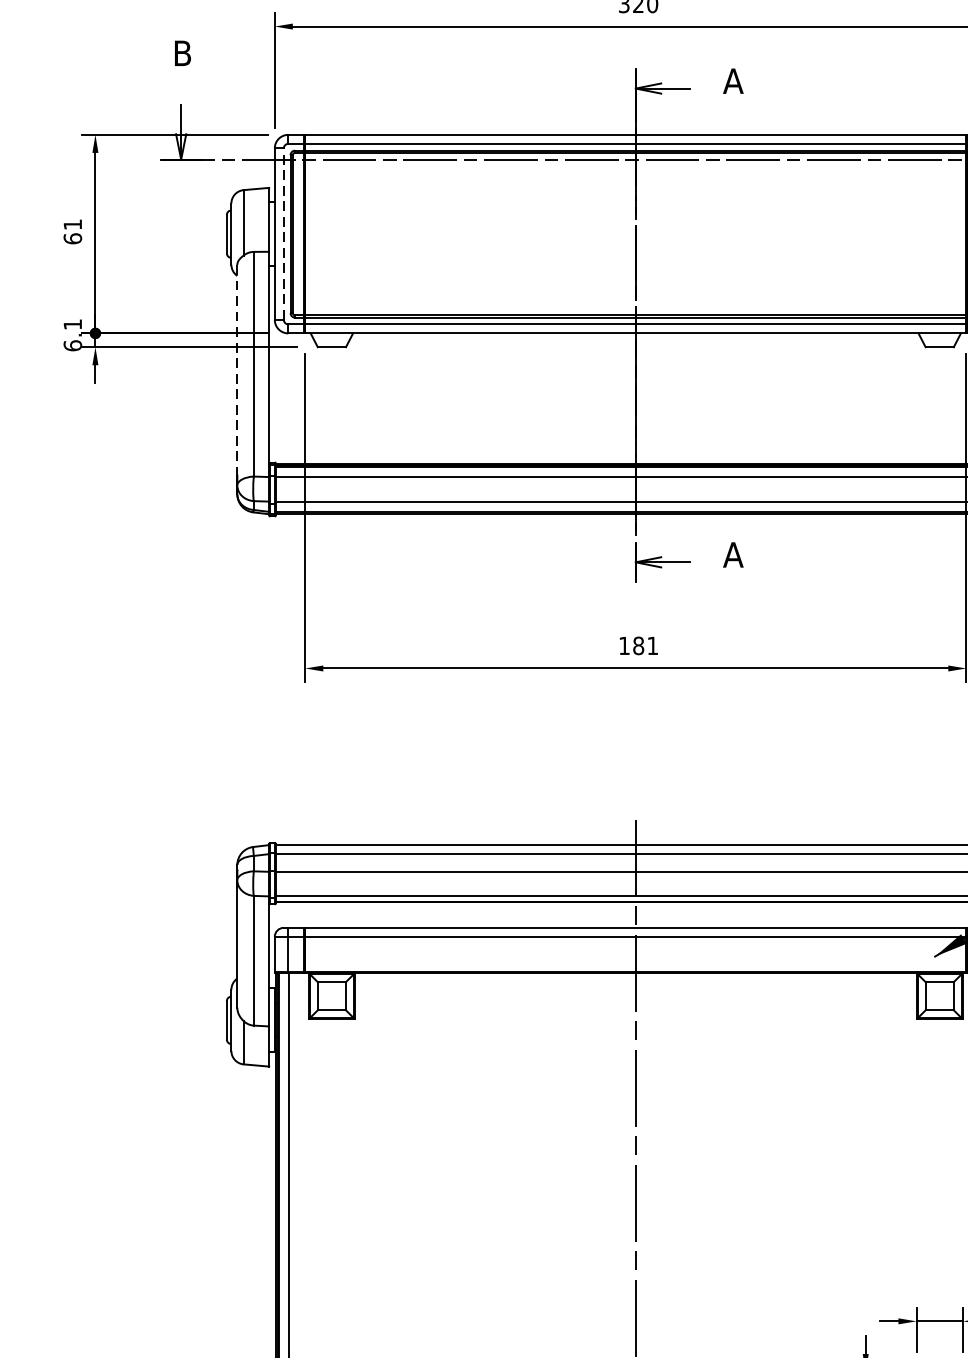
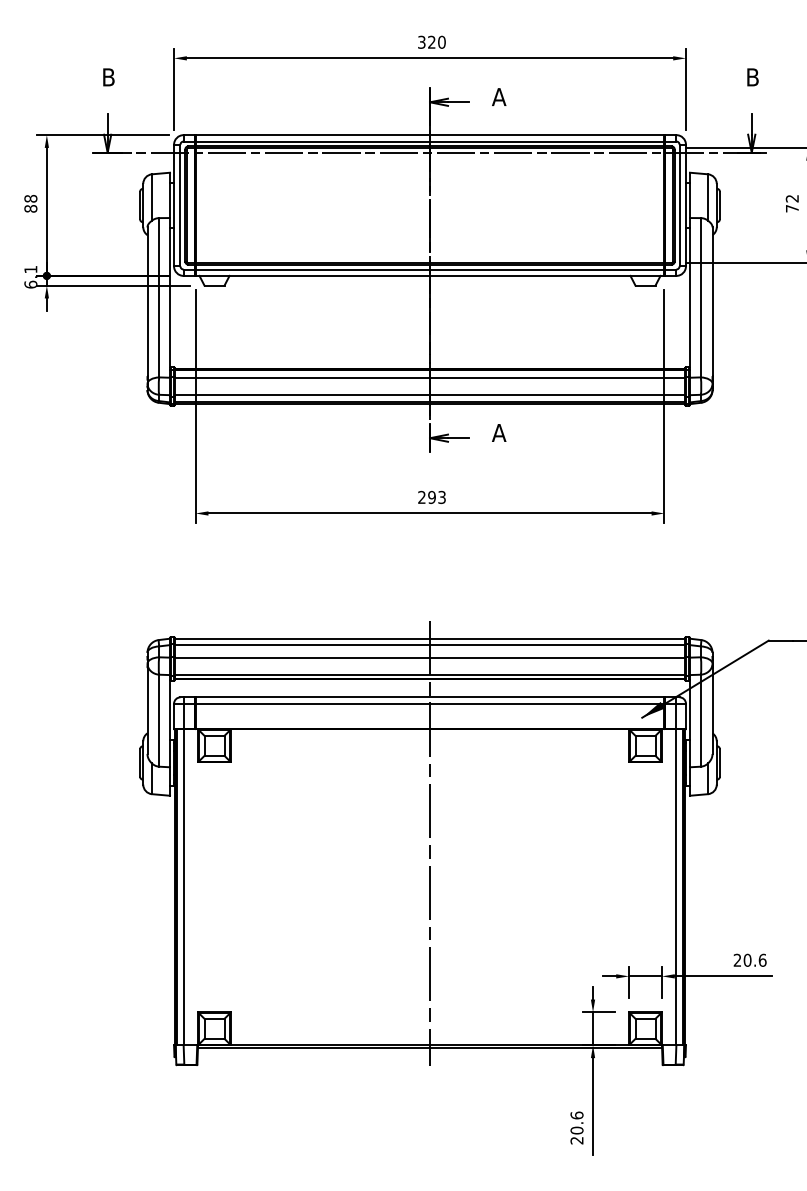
text: (72, 231) -> (30, 203), 61 -> 88
line: (283, 234) -> (180, 205), dashed -> solid
line: (237, 370) -> (147, 302), dashed -> solid
text: (637, 645) -> (431, 497), 181 -> 293

